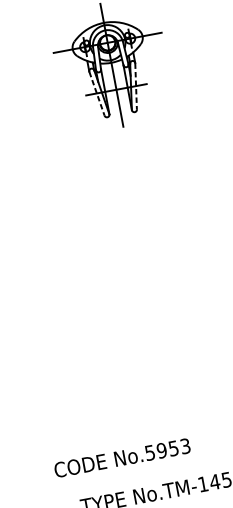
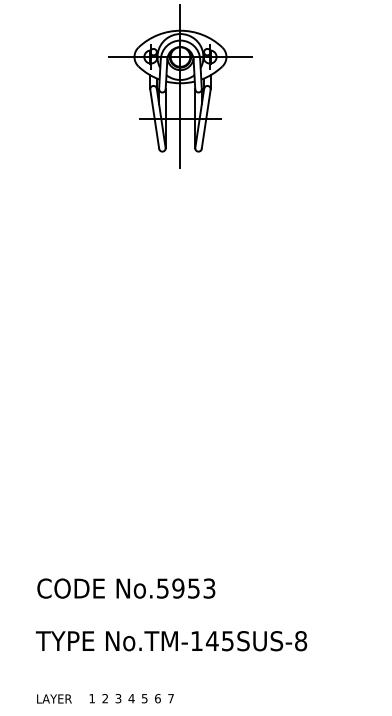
line: (136, 86) -> (206, 119), dashed -> solid
line: (96, 94) -> (154, 119), dashed -> solid
text: (122, 458) -> (126, 588), moved

